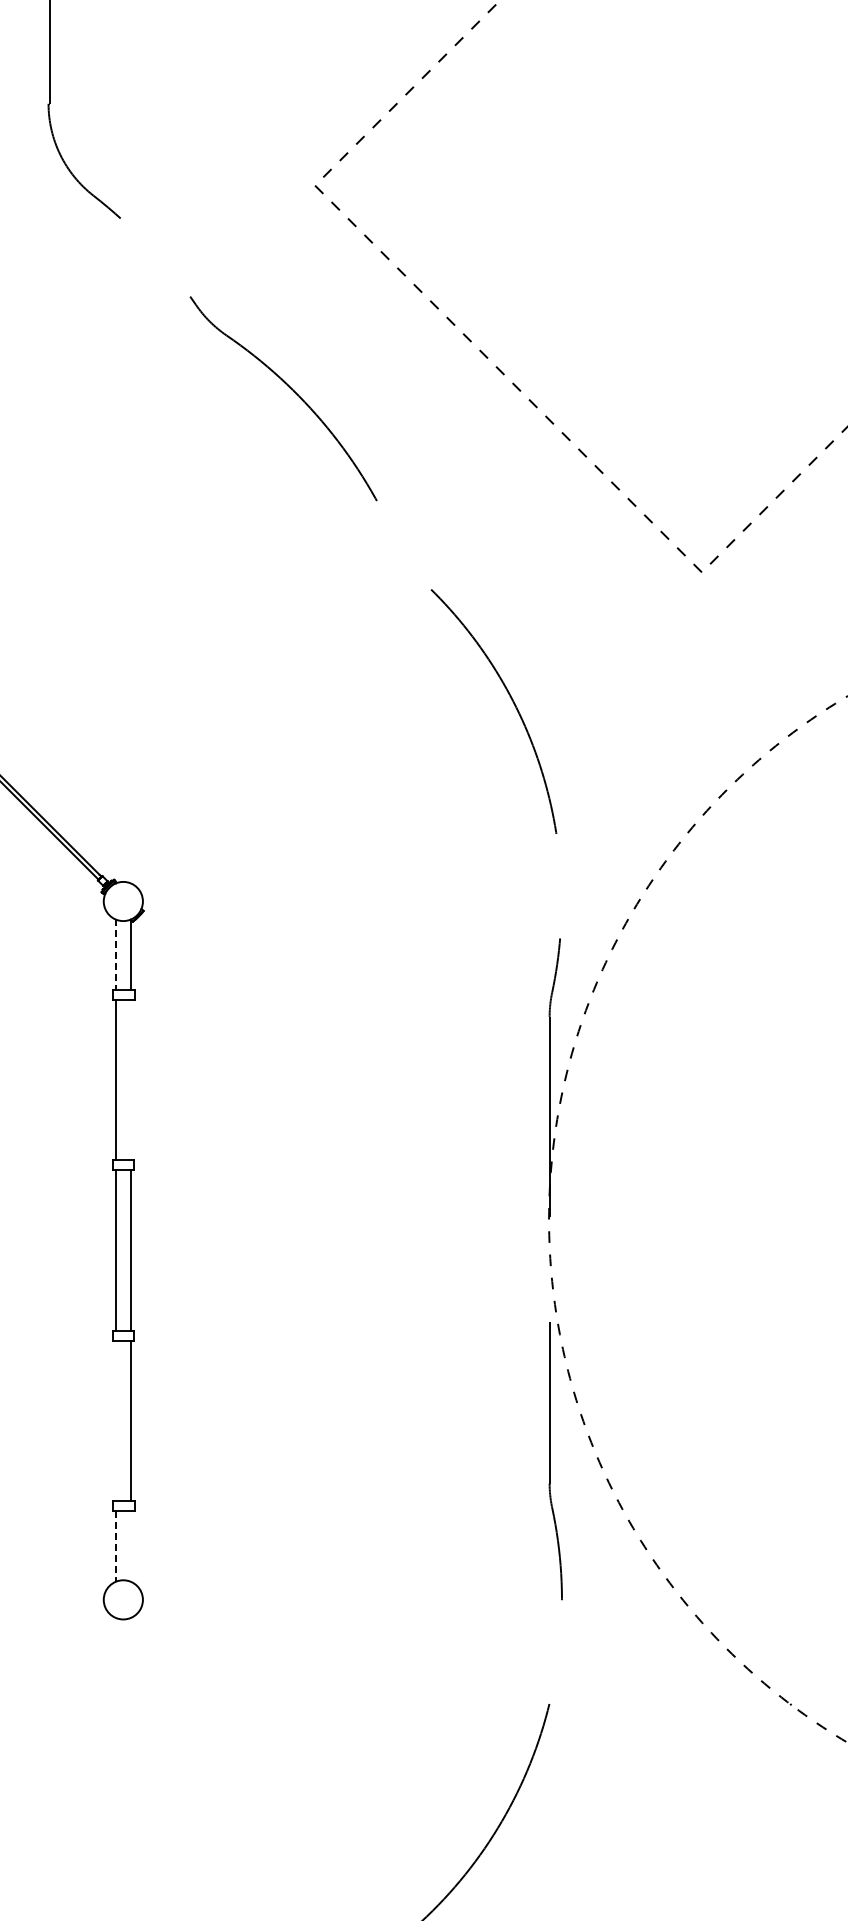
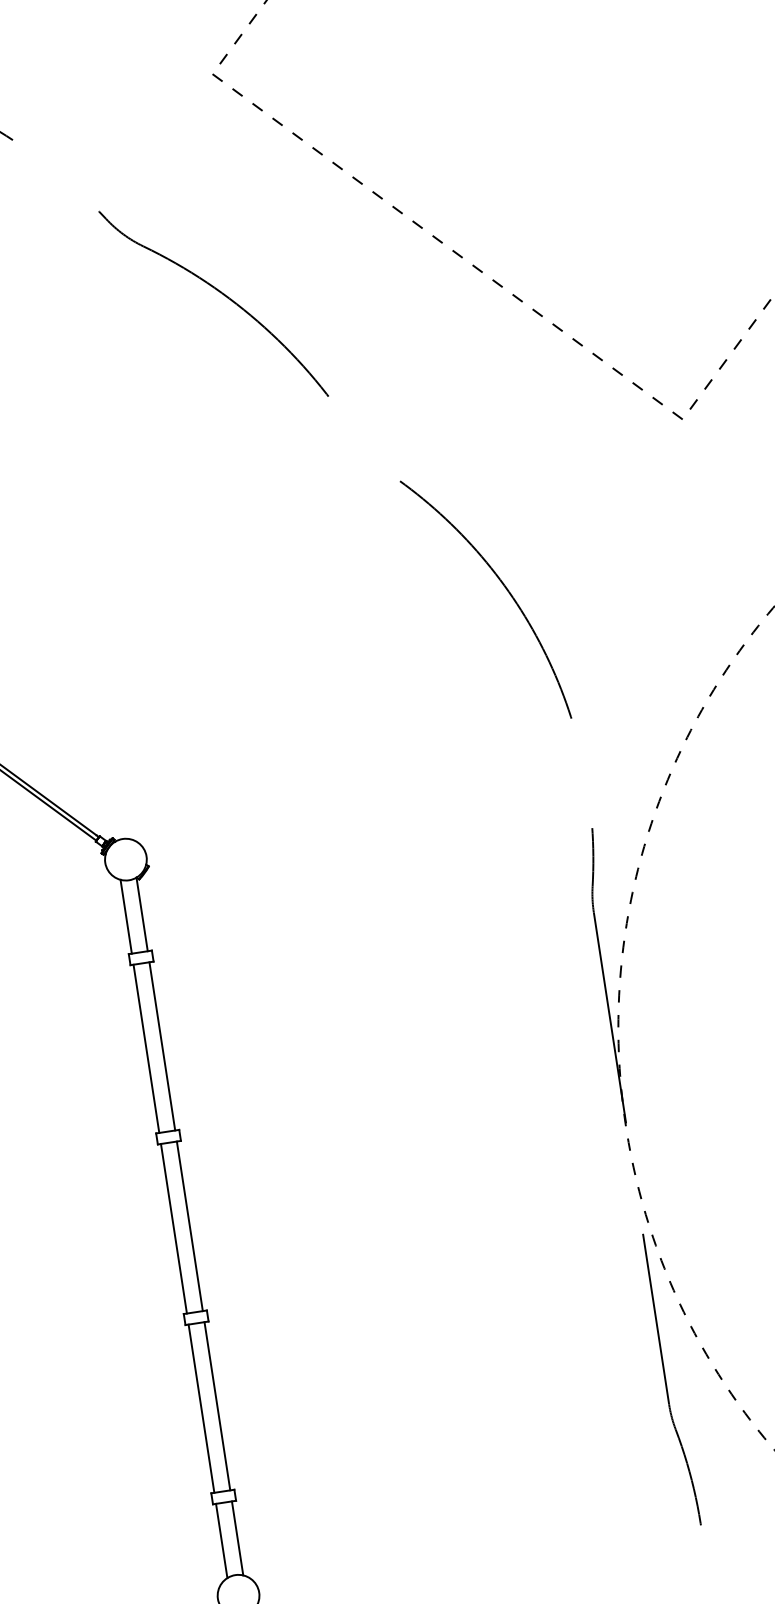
line: (115, 954) -> (126, 916), dashed -> solid
line: (130, 1079) -> (162, 1046), added
line: (115, 1421) -> (201, 1409), added
line: (130, 1546) -> (237, 1538), added
line: (115, 1547) -> (221, 1541), dashed -> solid

